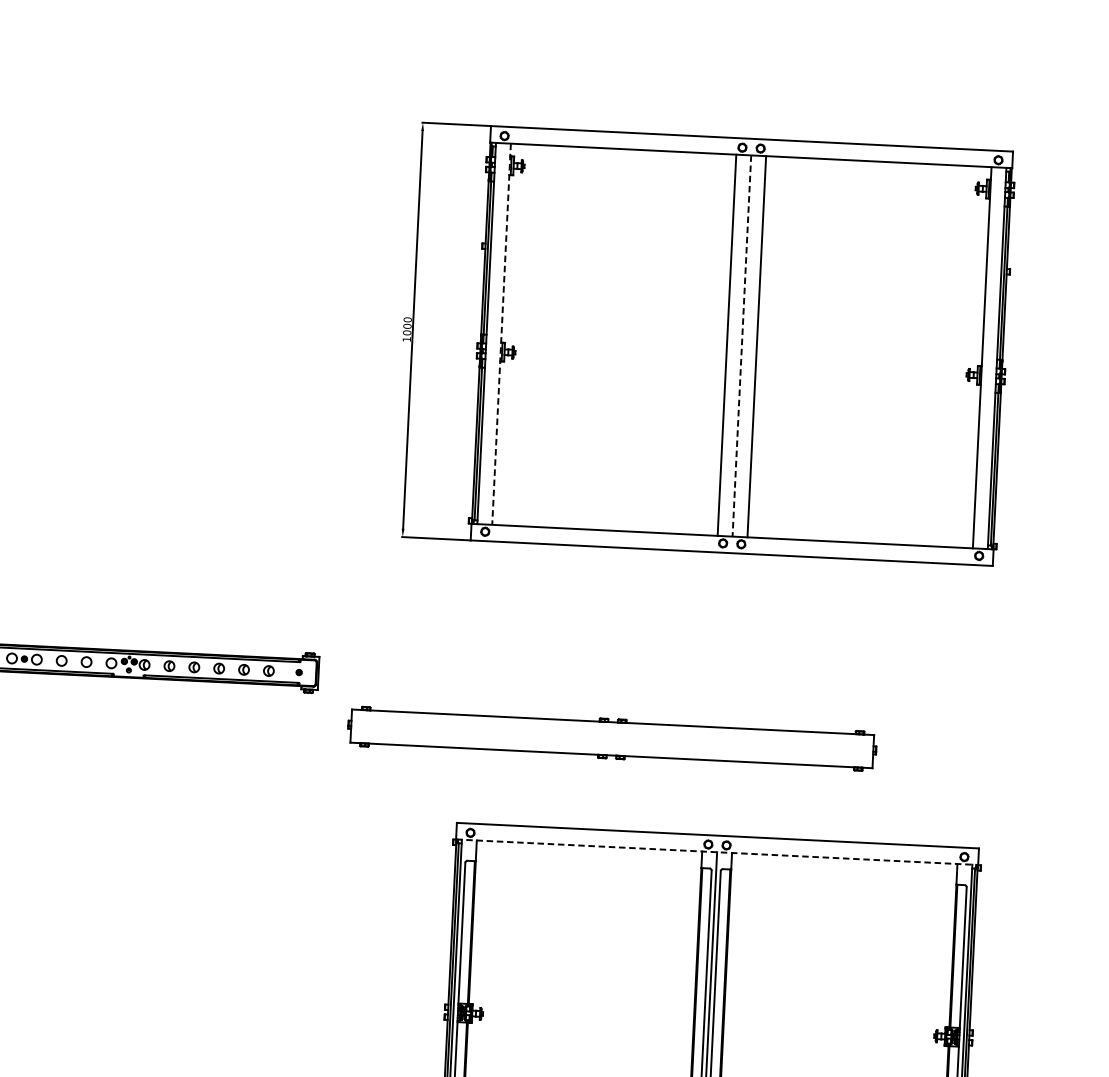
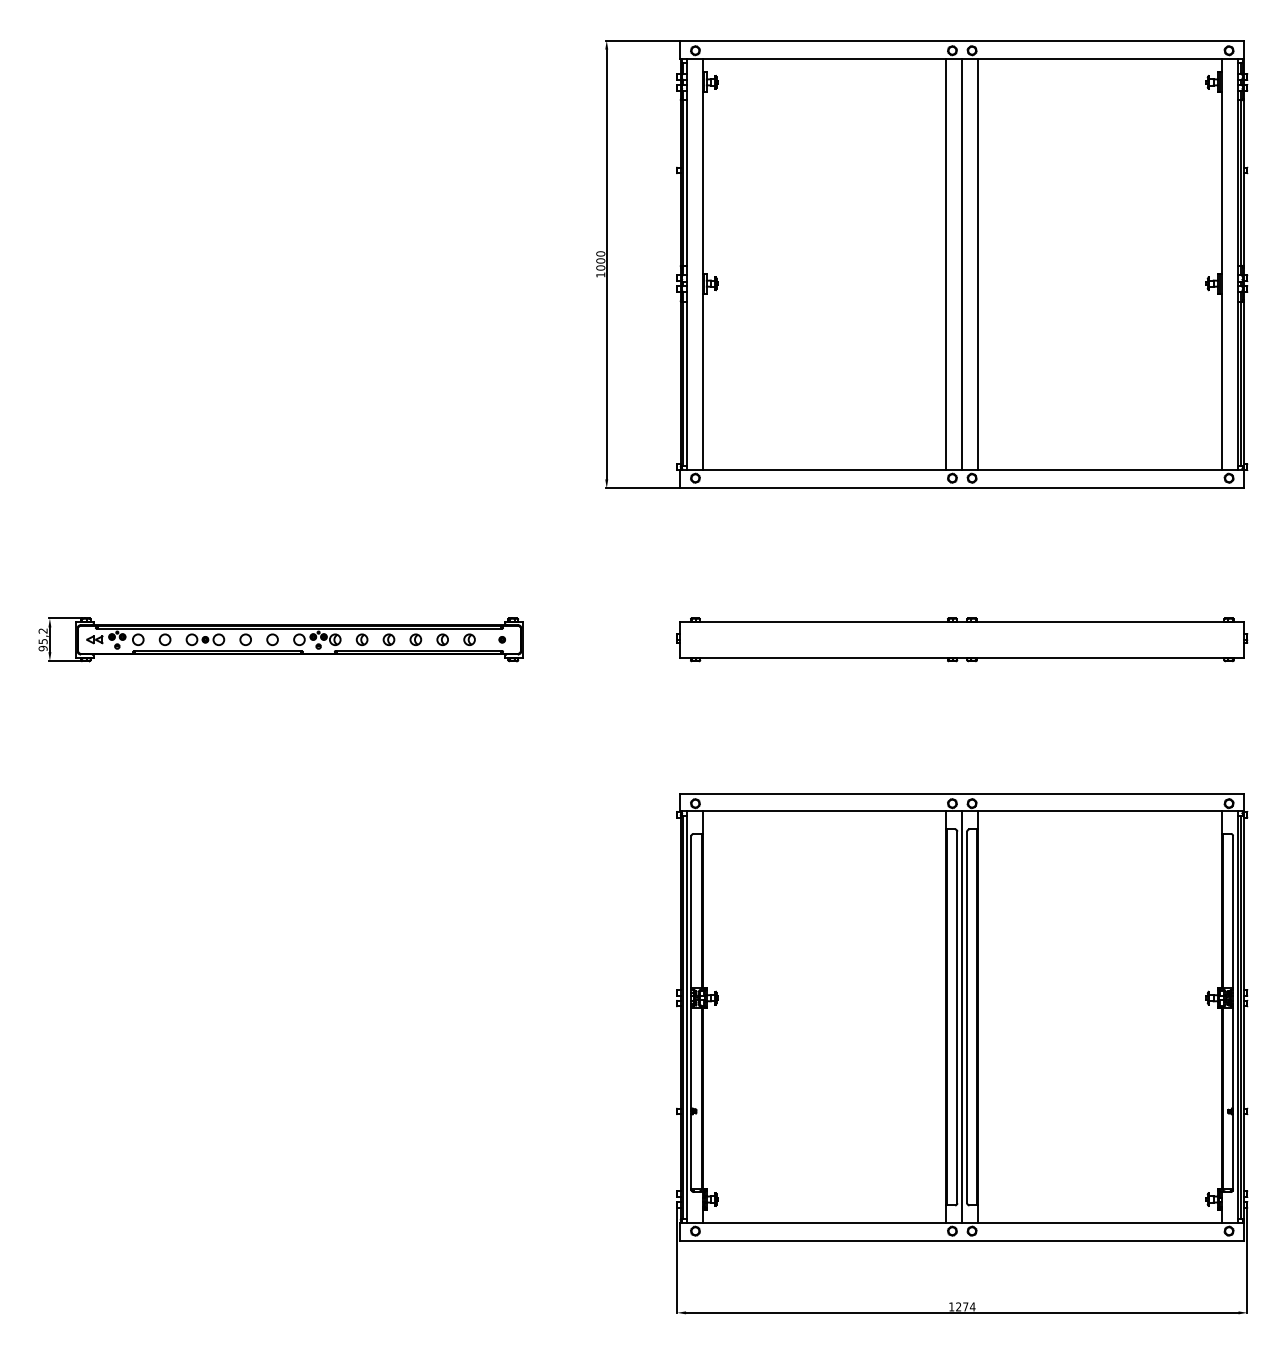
line: (501, 334) -> (702, 264), dashed -> solid
line: (742, 346) -> (962, 264), dashed -> solid
part: (612, 738) -> (962, 639), moved
line: (717, 852) -> (962, 811), dashed -> solid

